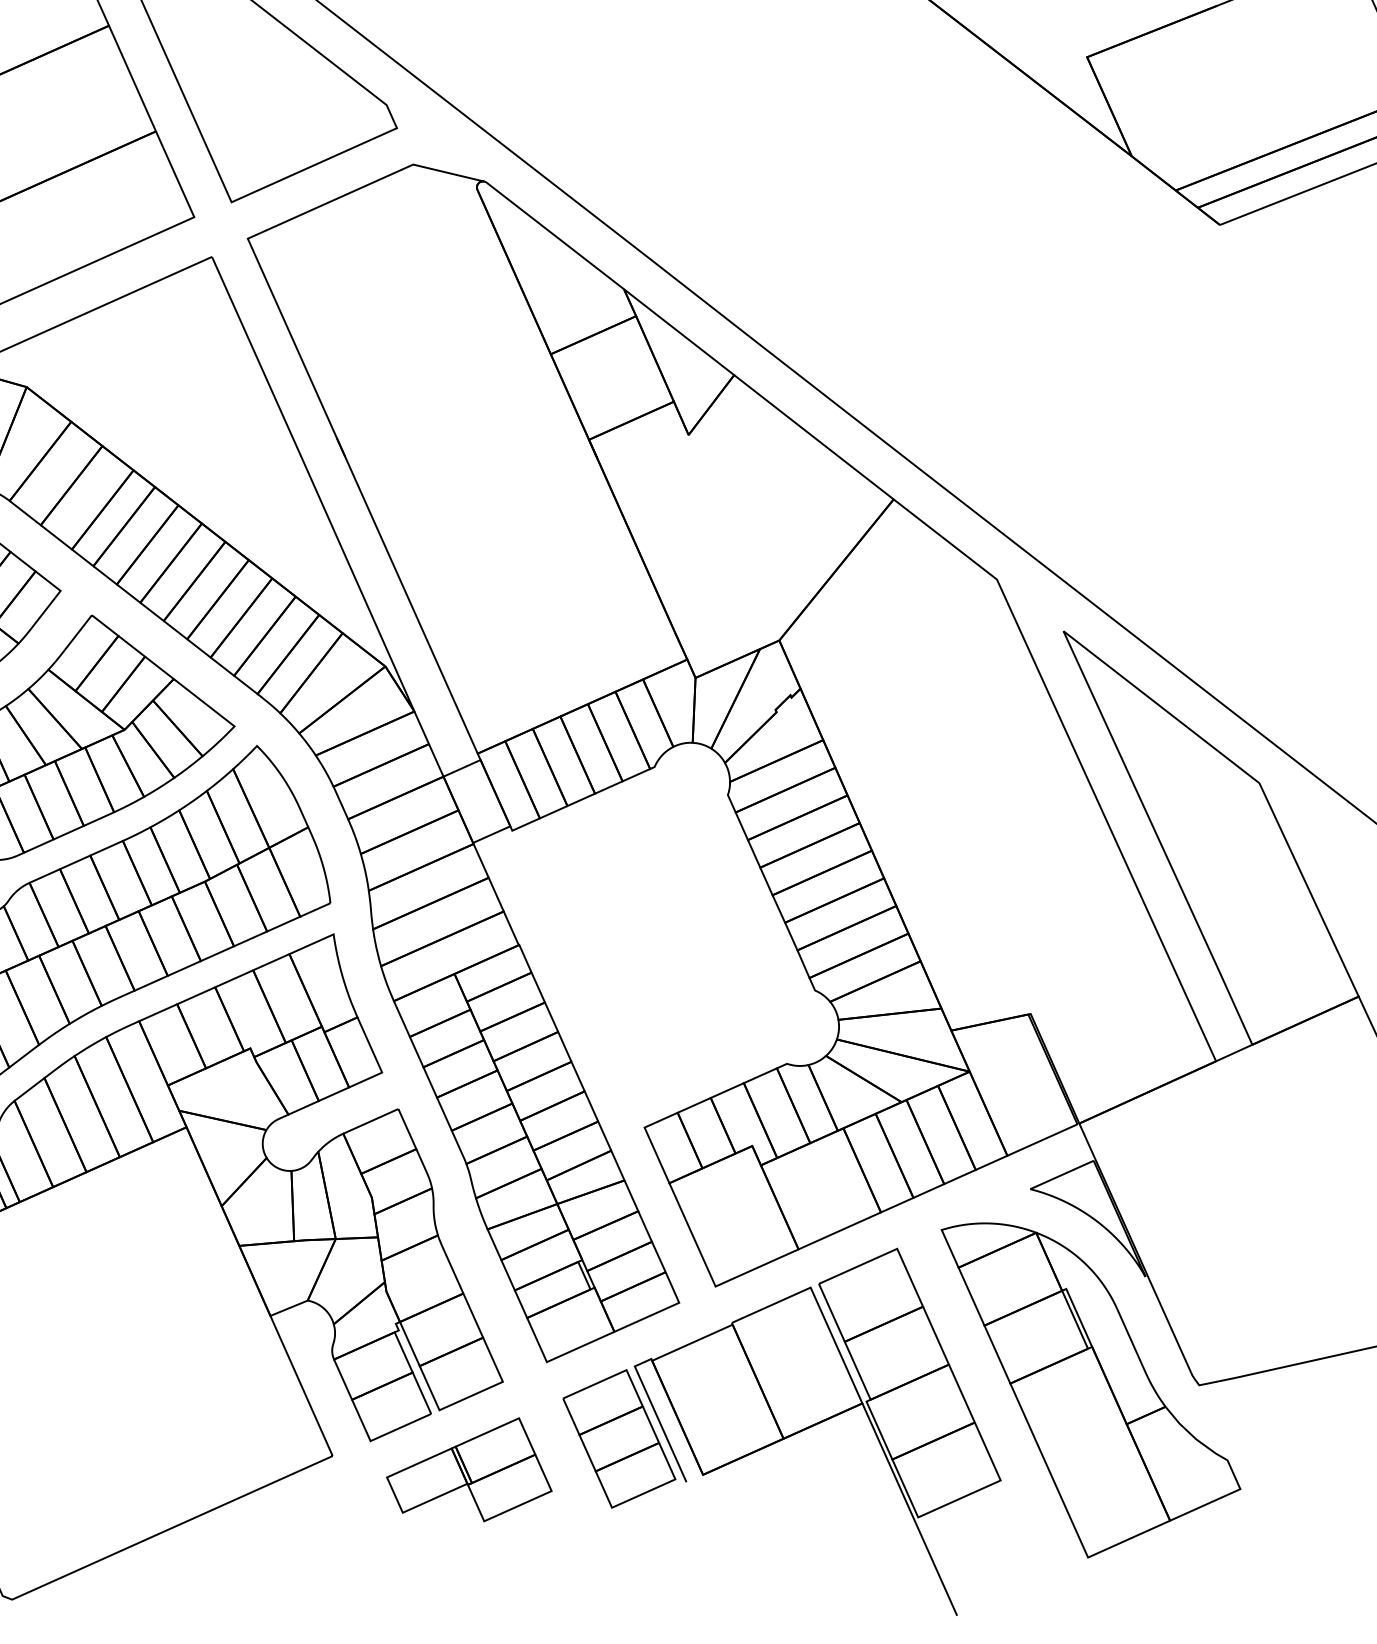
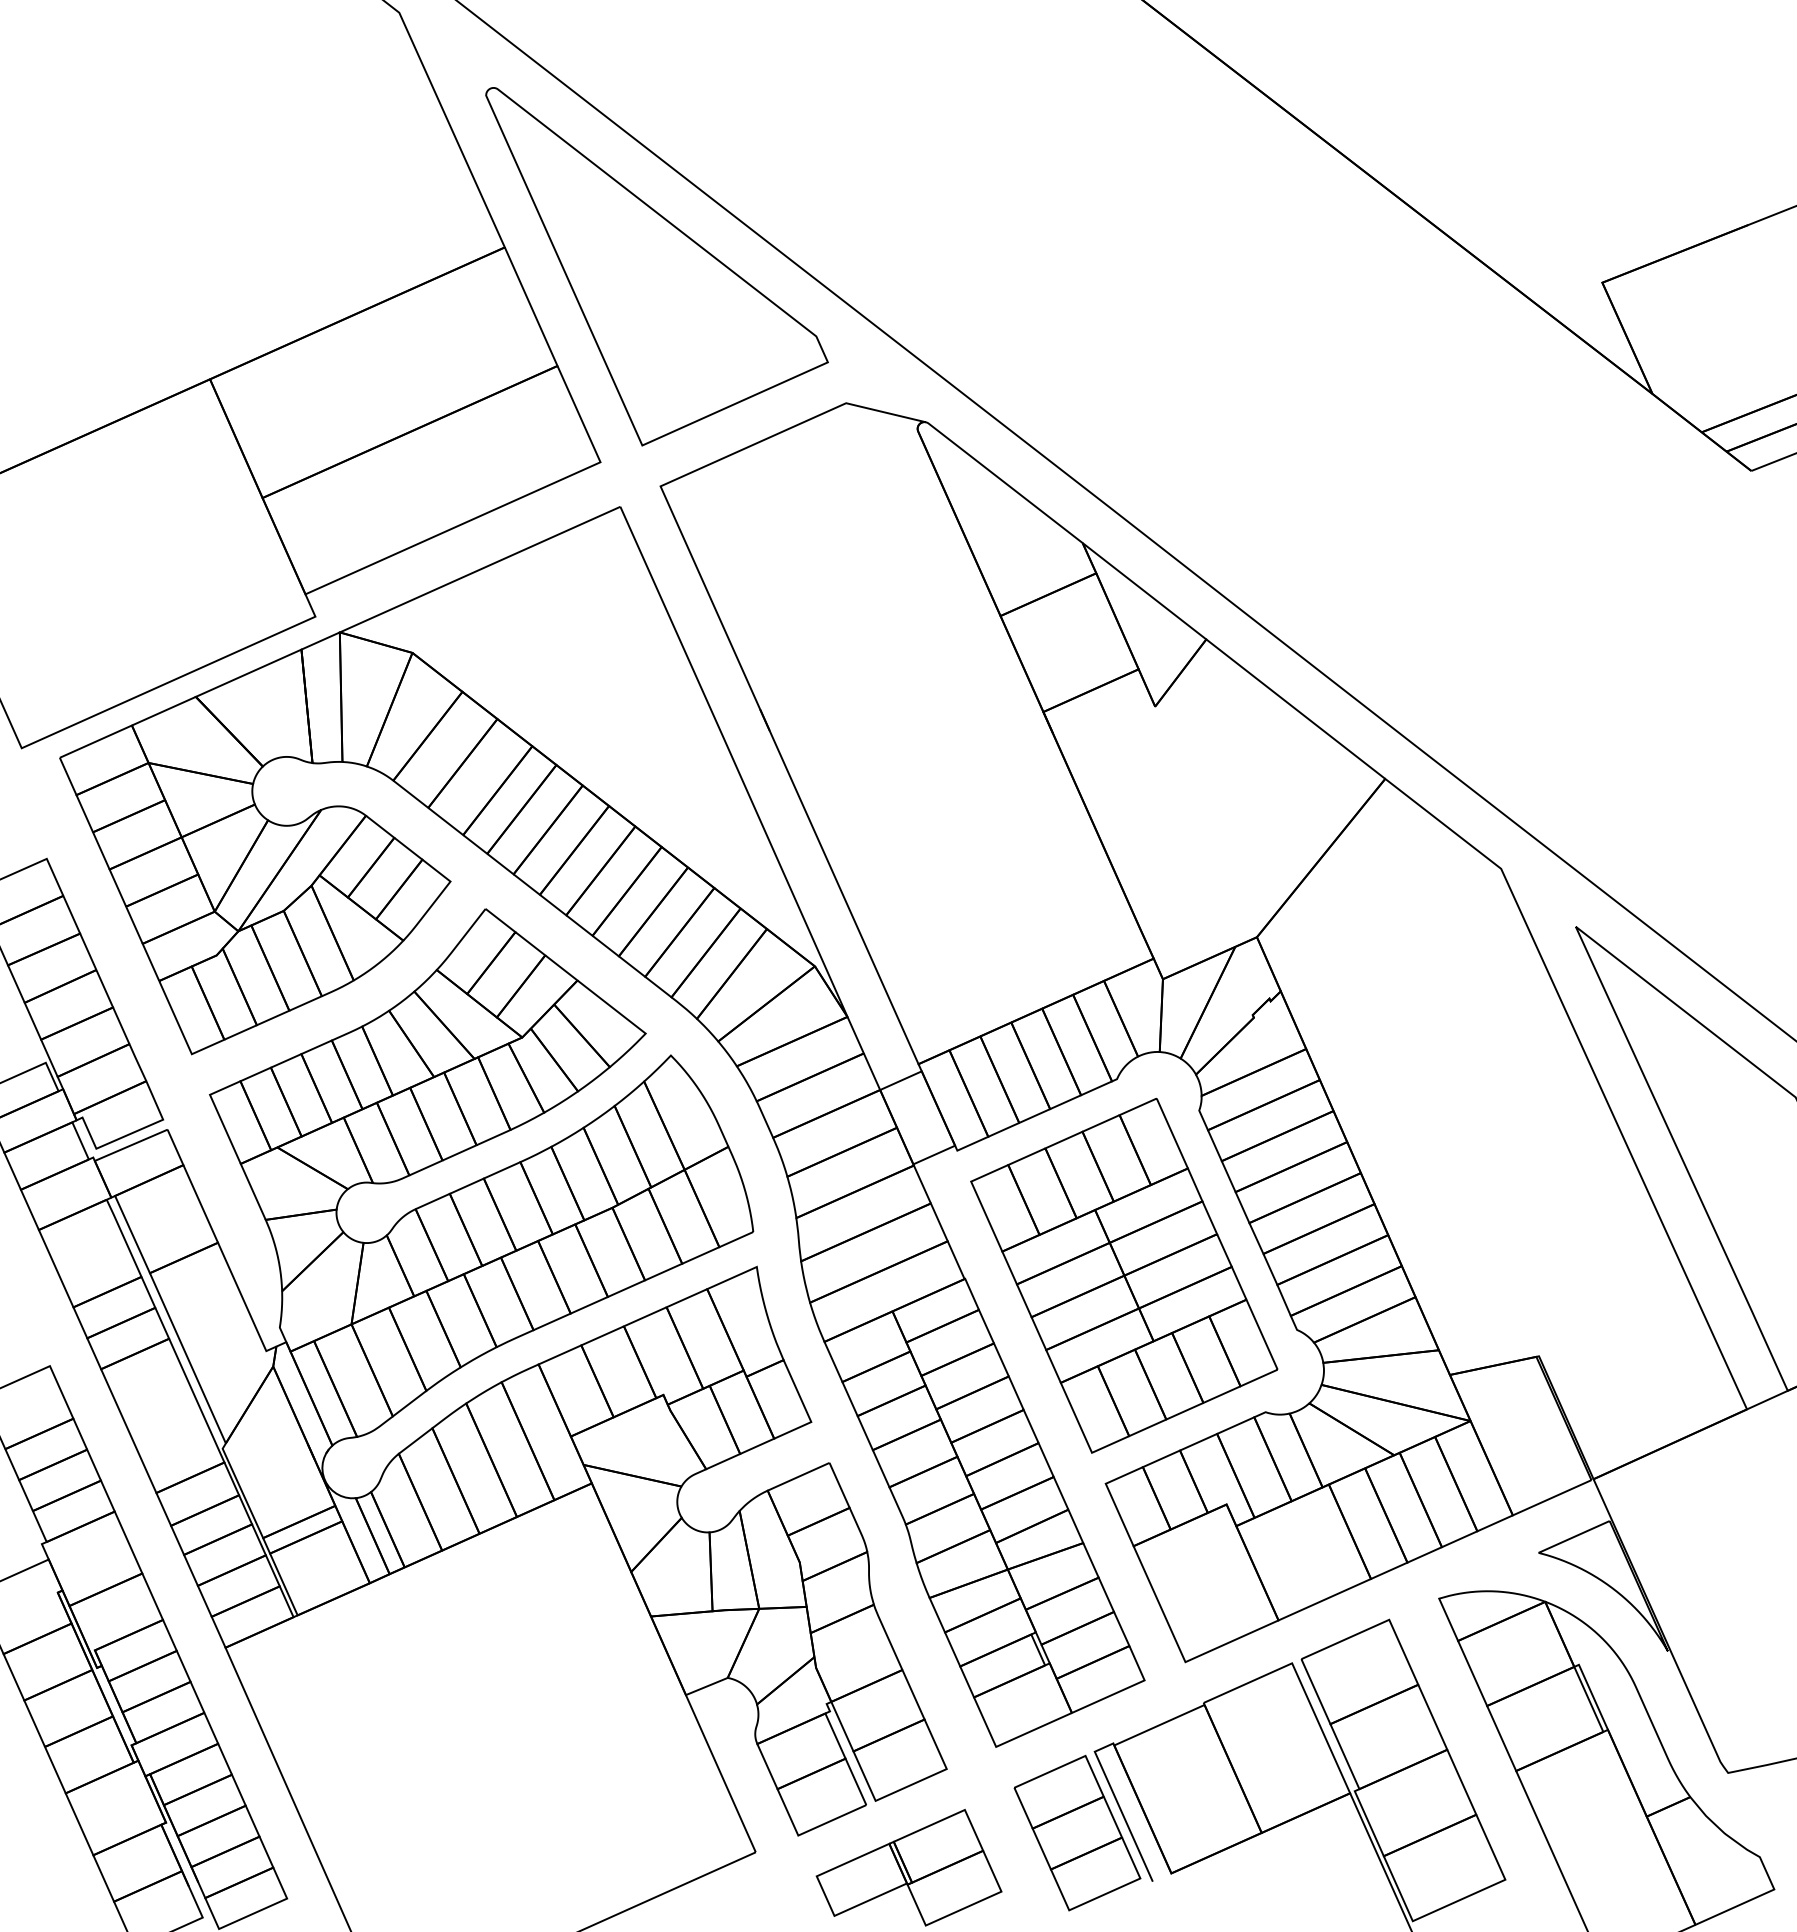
part: (661, 941) -> (1124, 1275), added

